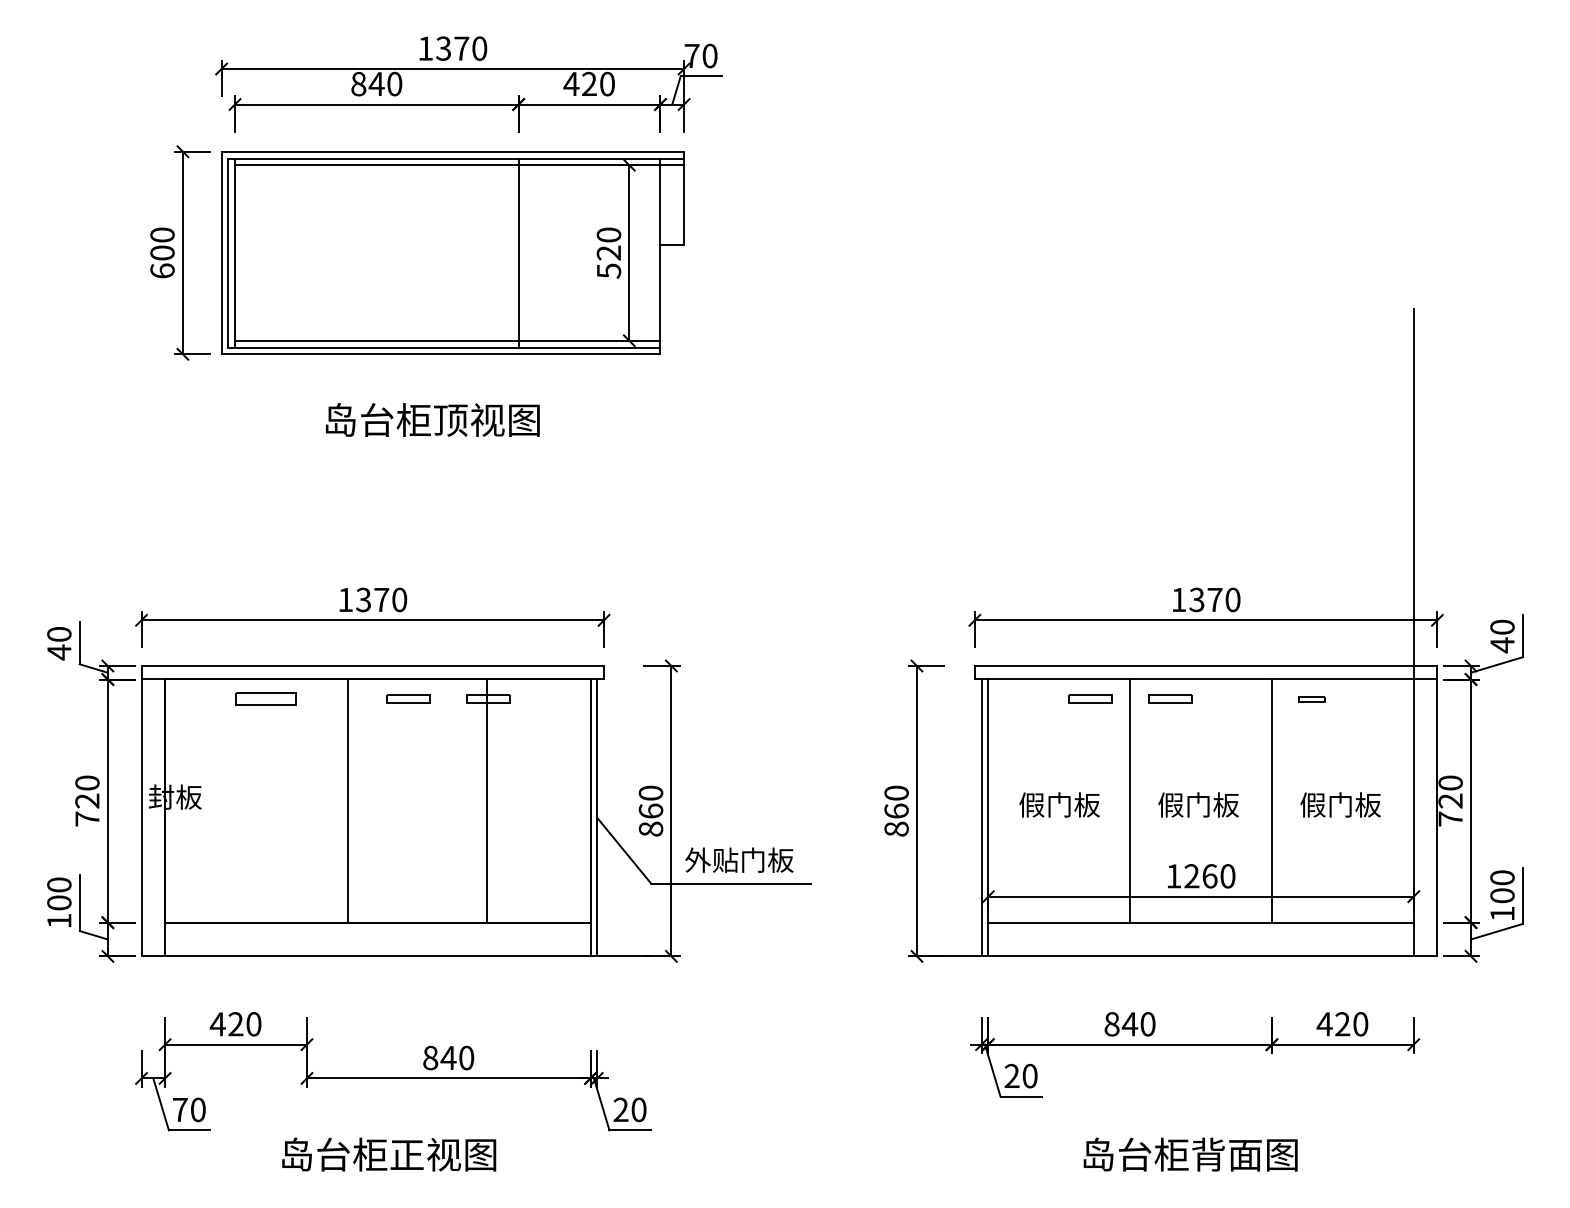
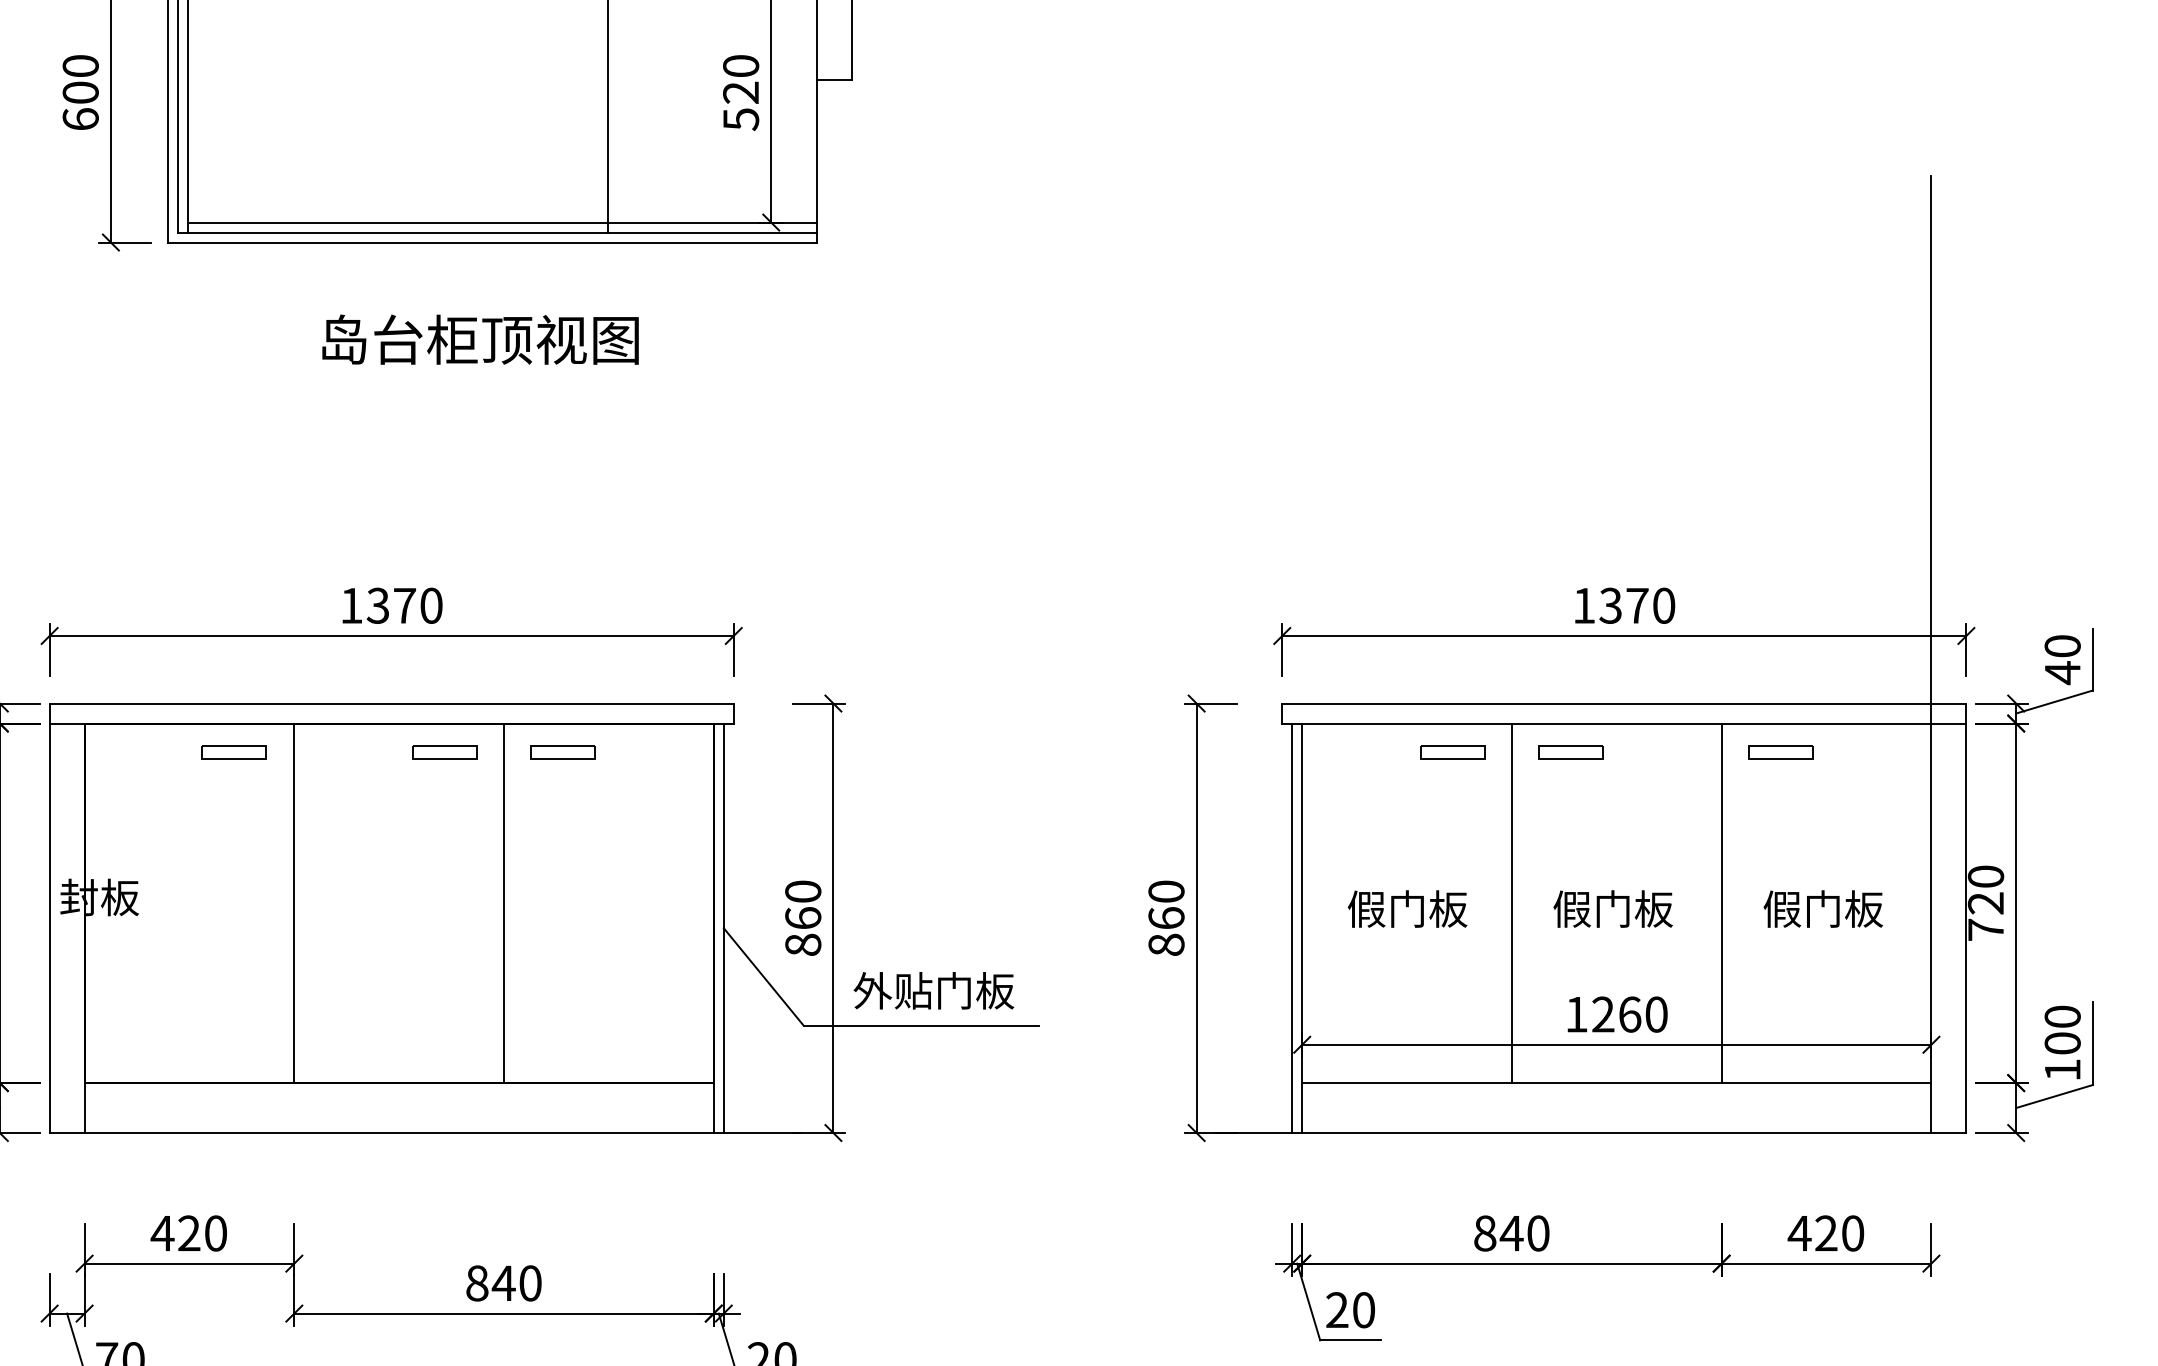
part: (266, 698) -> (234, 751), size x0.71
part: (1311, 698) -> (1780, 751), size x1.67
line: (347, 800) -> (293, 902), moved
line: (486, 800) -> (503, 902), moved

